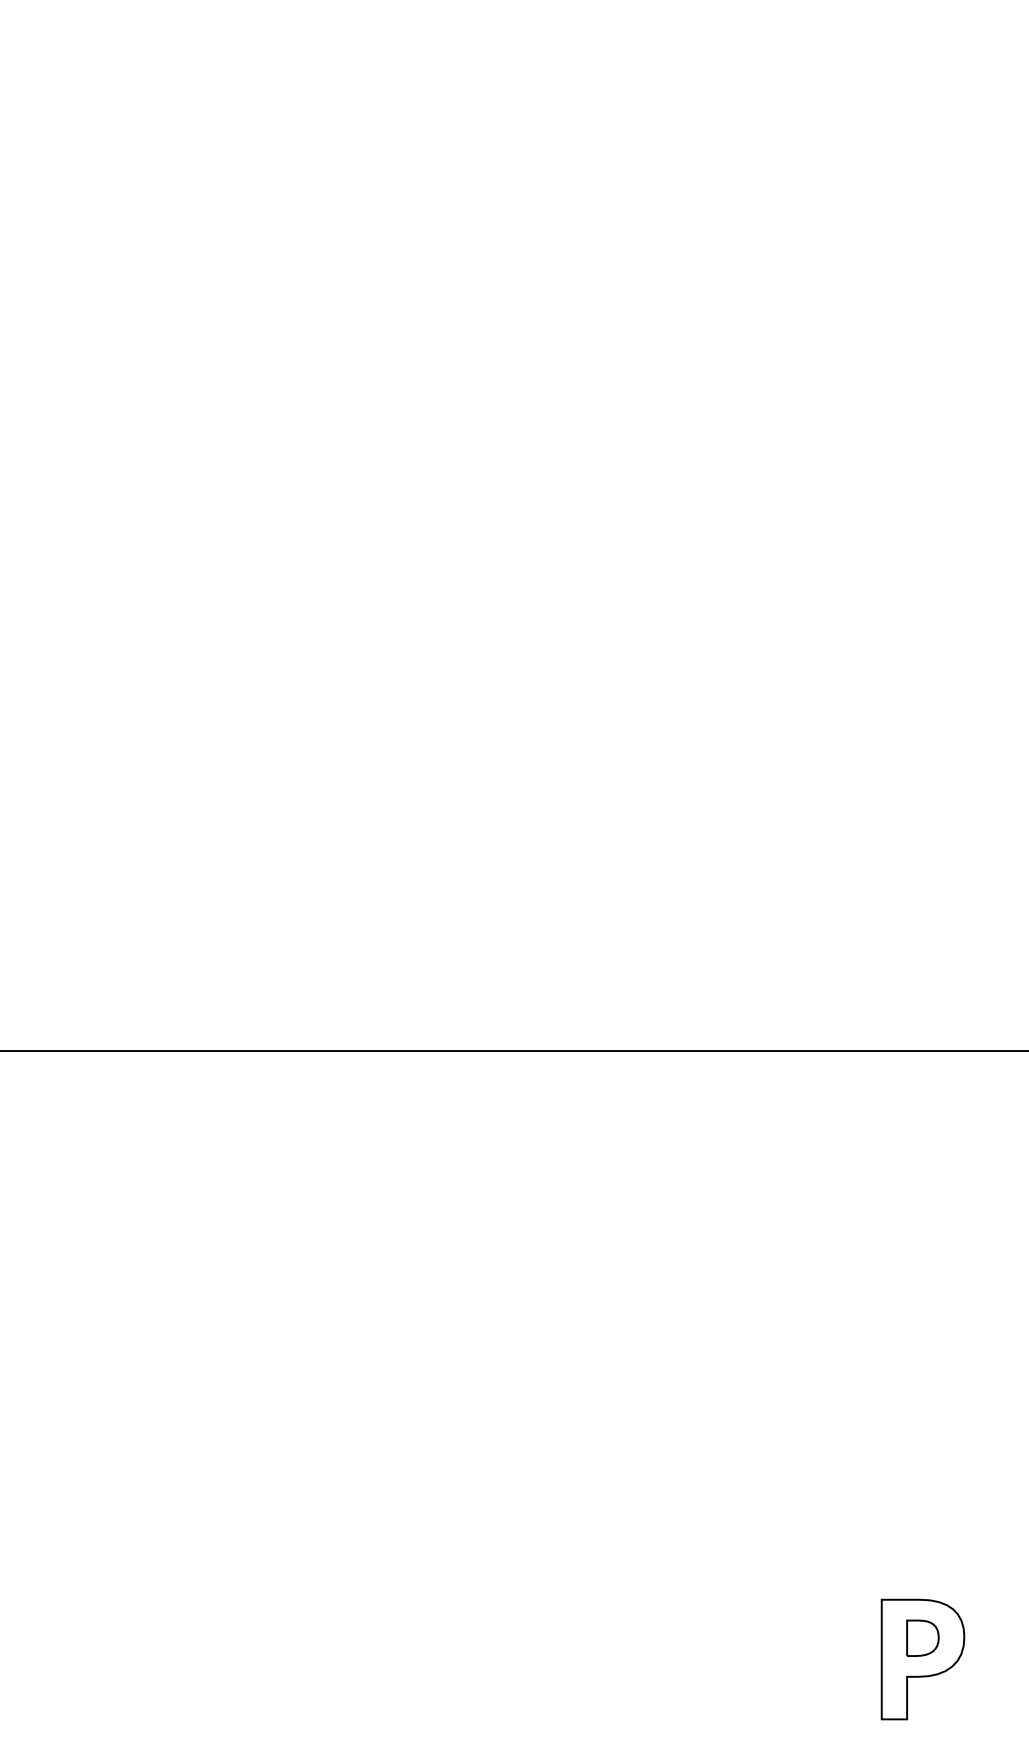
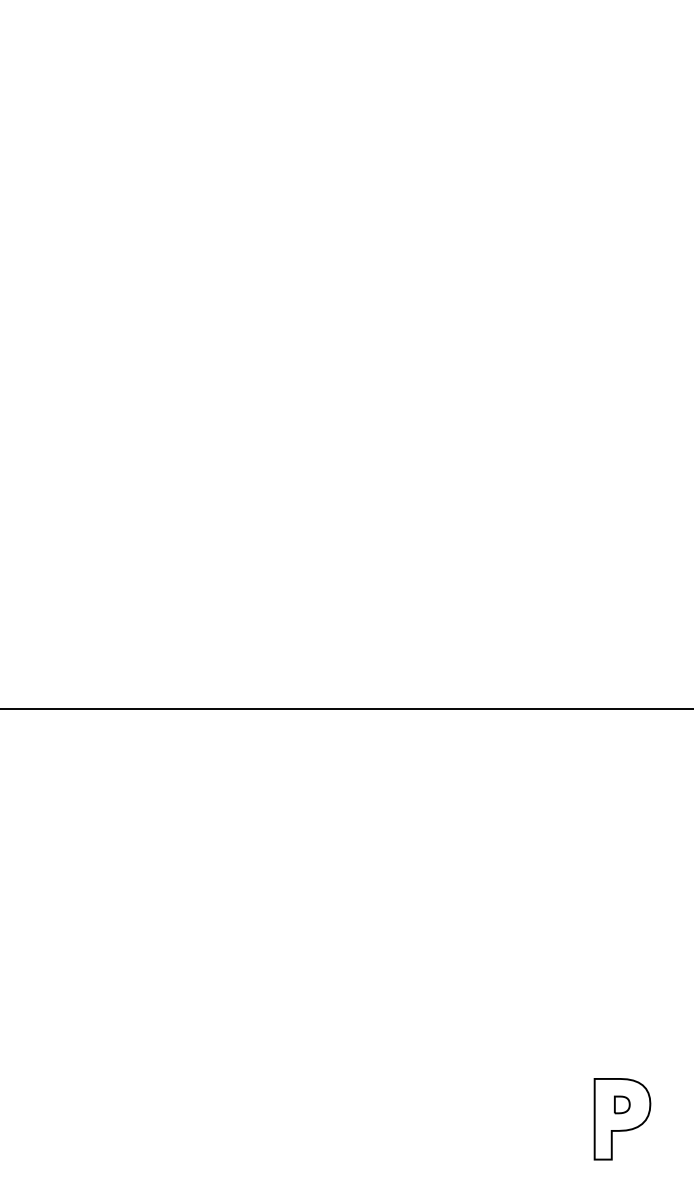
part: (921, 1637) -> (621, 1104), size x0.7

